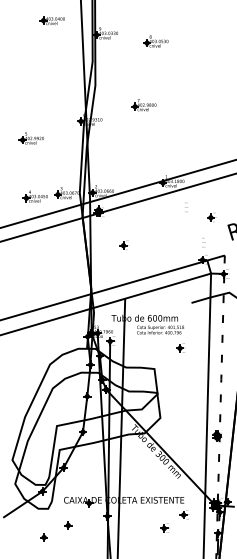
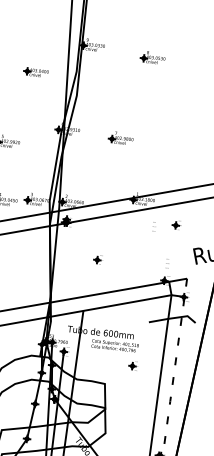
part: (51, 20) -> (35, 72), moved
part: (155, 41) -> (152, 57), moved
part: (143, 105) -> (120, 138), moved
part: (211, 217) -> (176, 225), moved
part: (123, 244) -> (97, 258), moved

